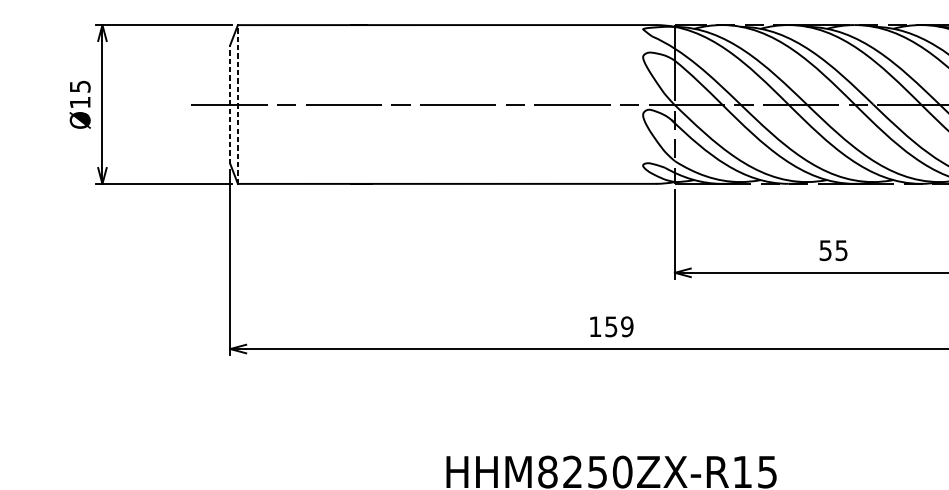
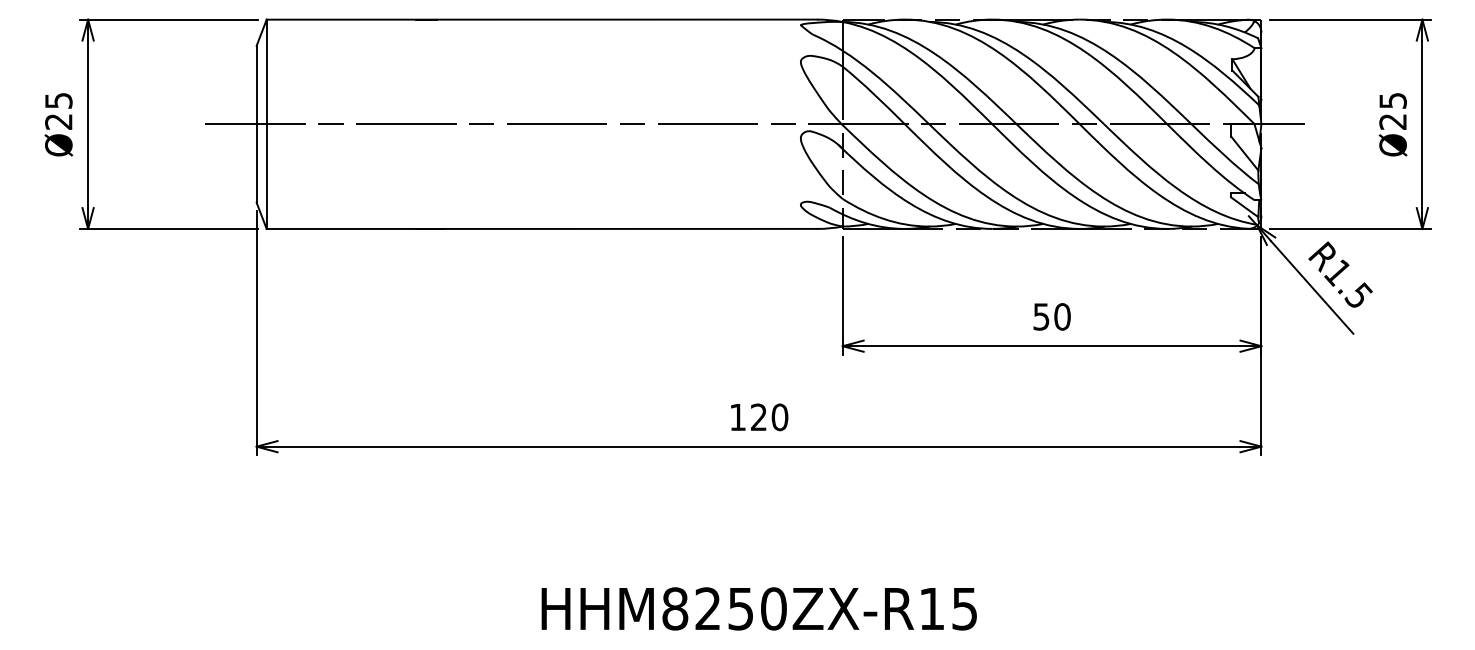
text: (79, 102) -> (58, 121), Ø15 -> Ø25
line: (230, 103) -> (256, 123), dashed -> solid
line: (237, 104) -> (266, 124), dashed -> solid
text: (841, 250) -> (1062, 316), 55 -> 50
text: (619, 326) -> (769, 417), 159 -> 120

